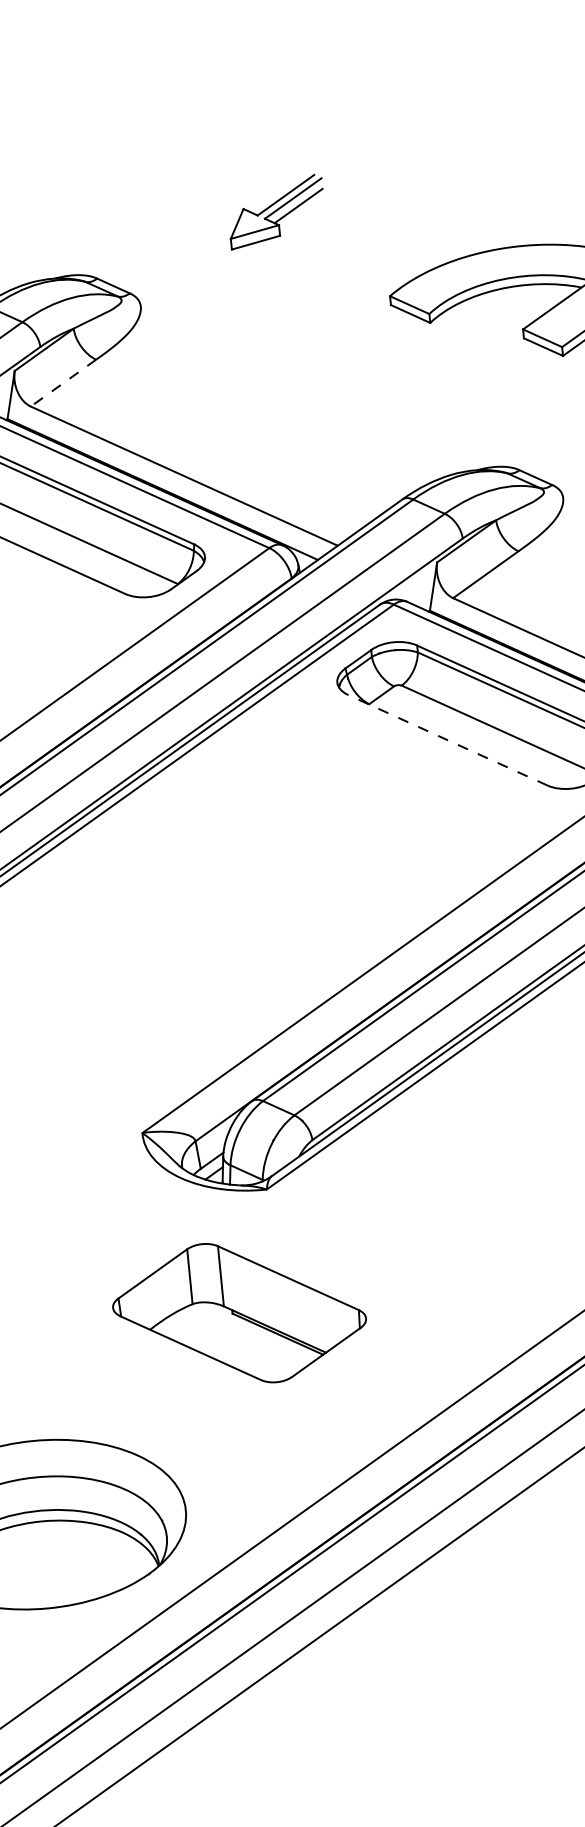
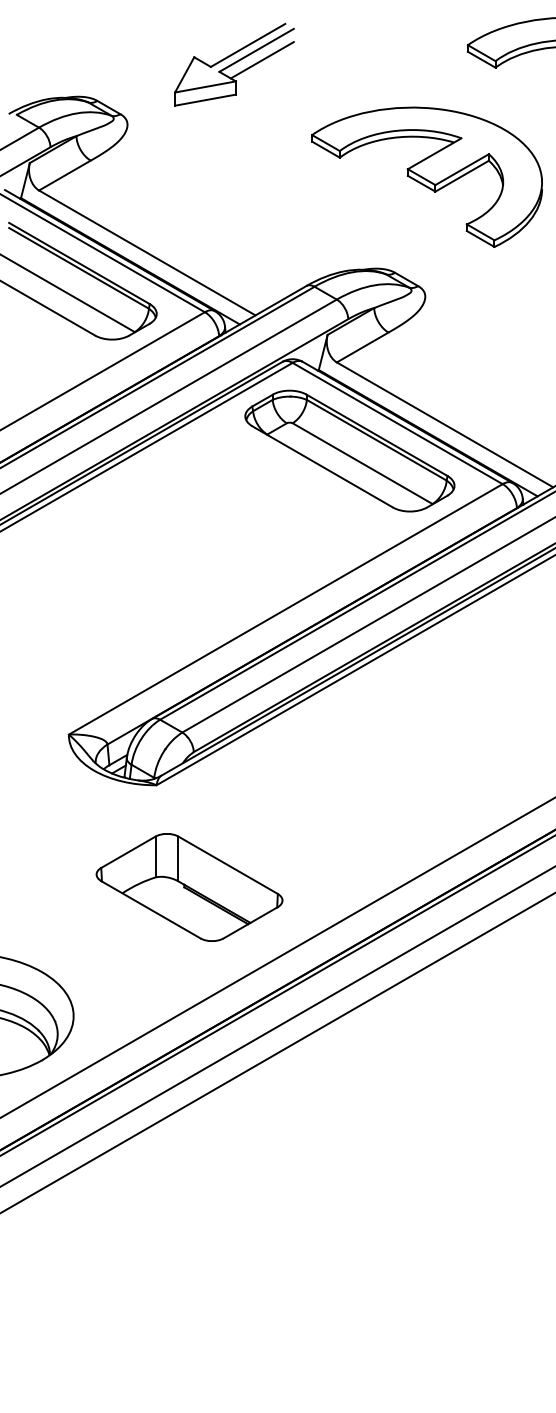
part: (276, 211) -> (234, 64), size x1.67
line: (62, 383) -> (64, 175), dashed -> solid
line: (447, 739) -> (322, 466), dashed -> solid
part: (239, 1313) -> (189, 887), moved

